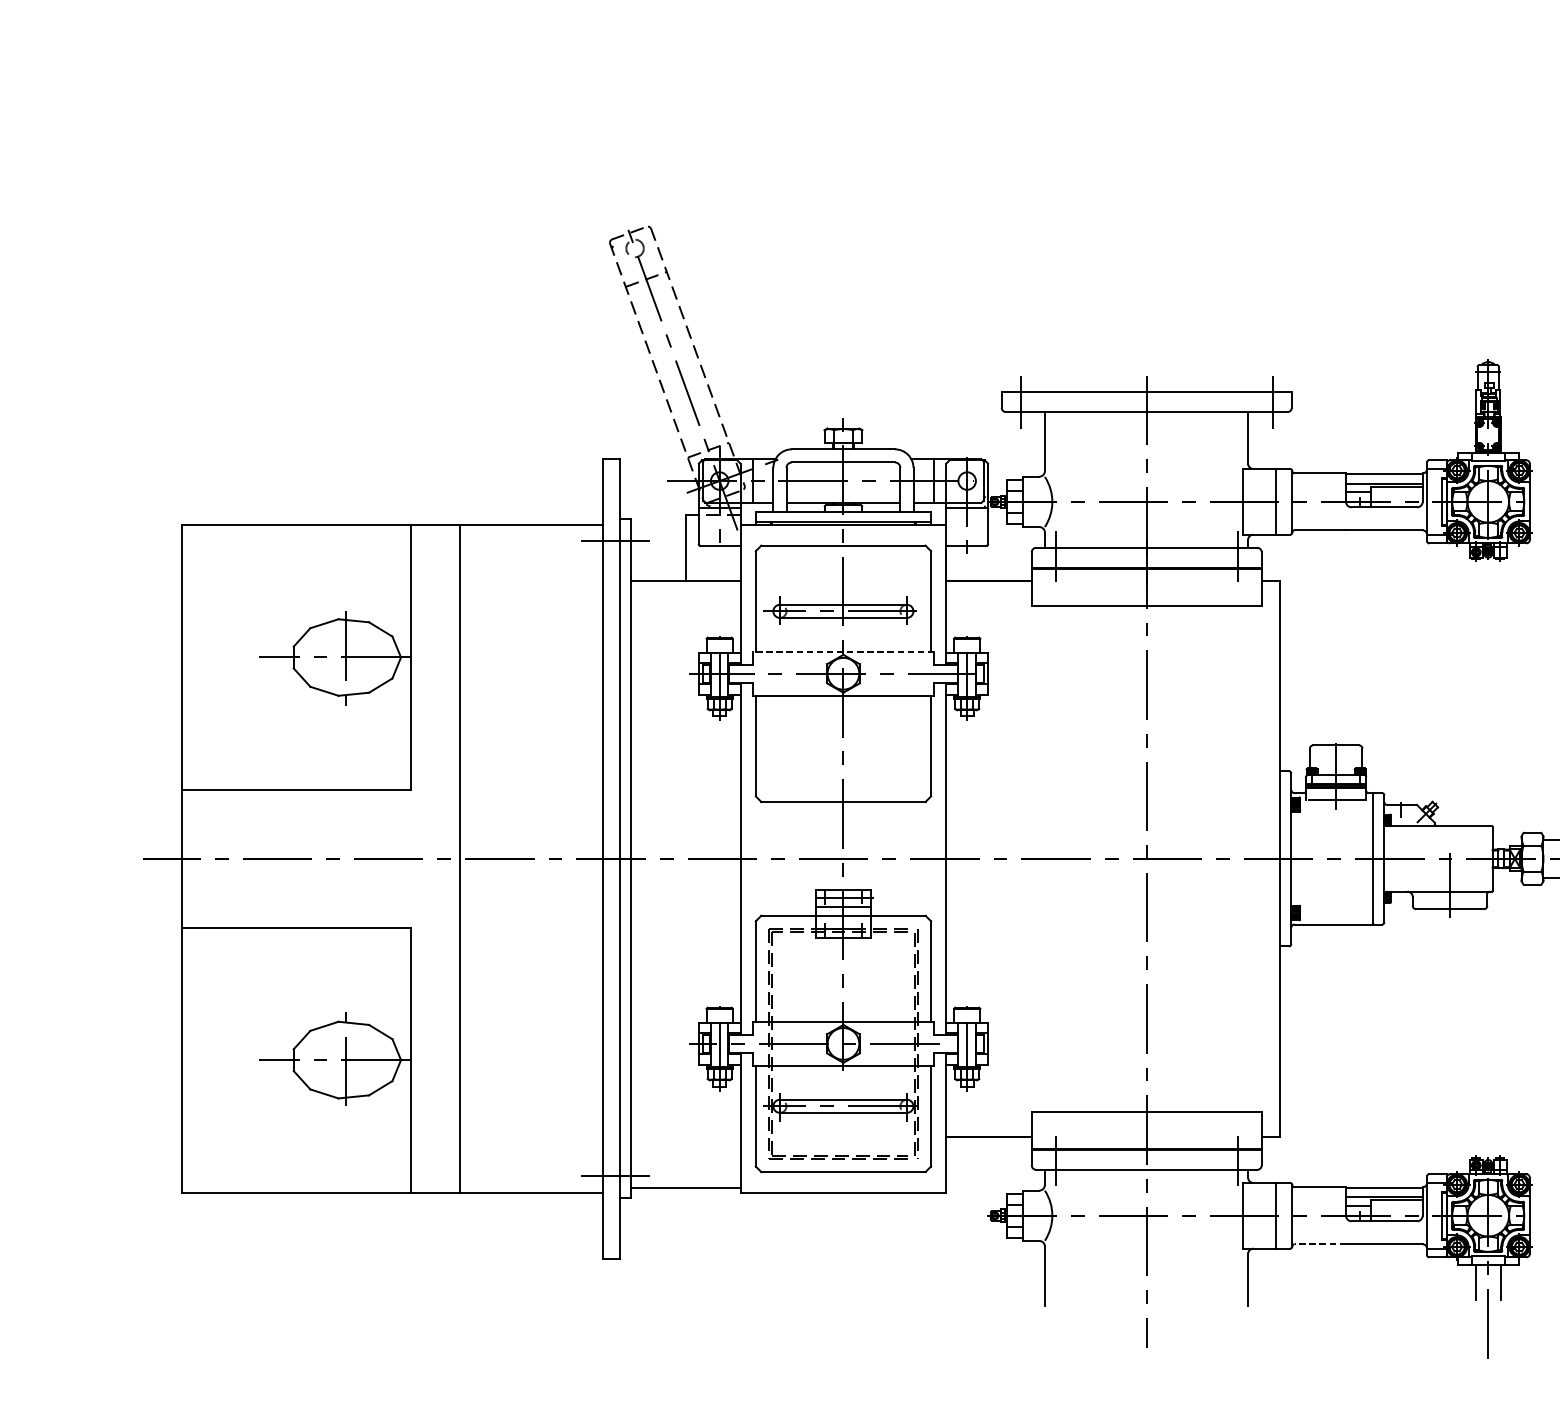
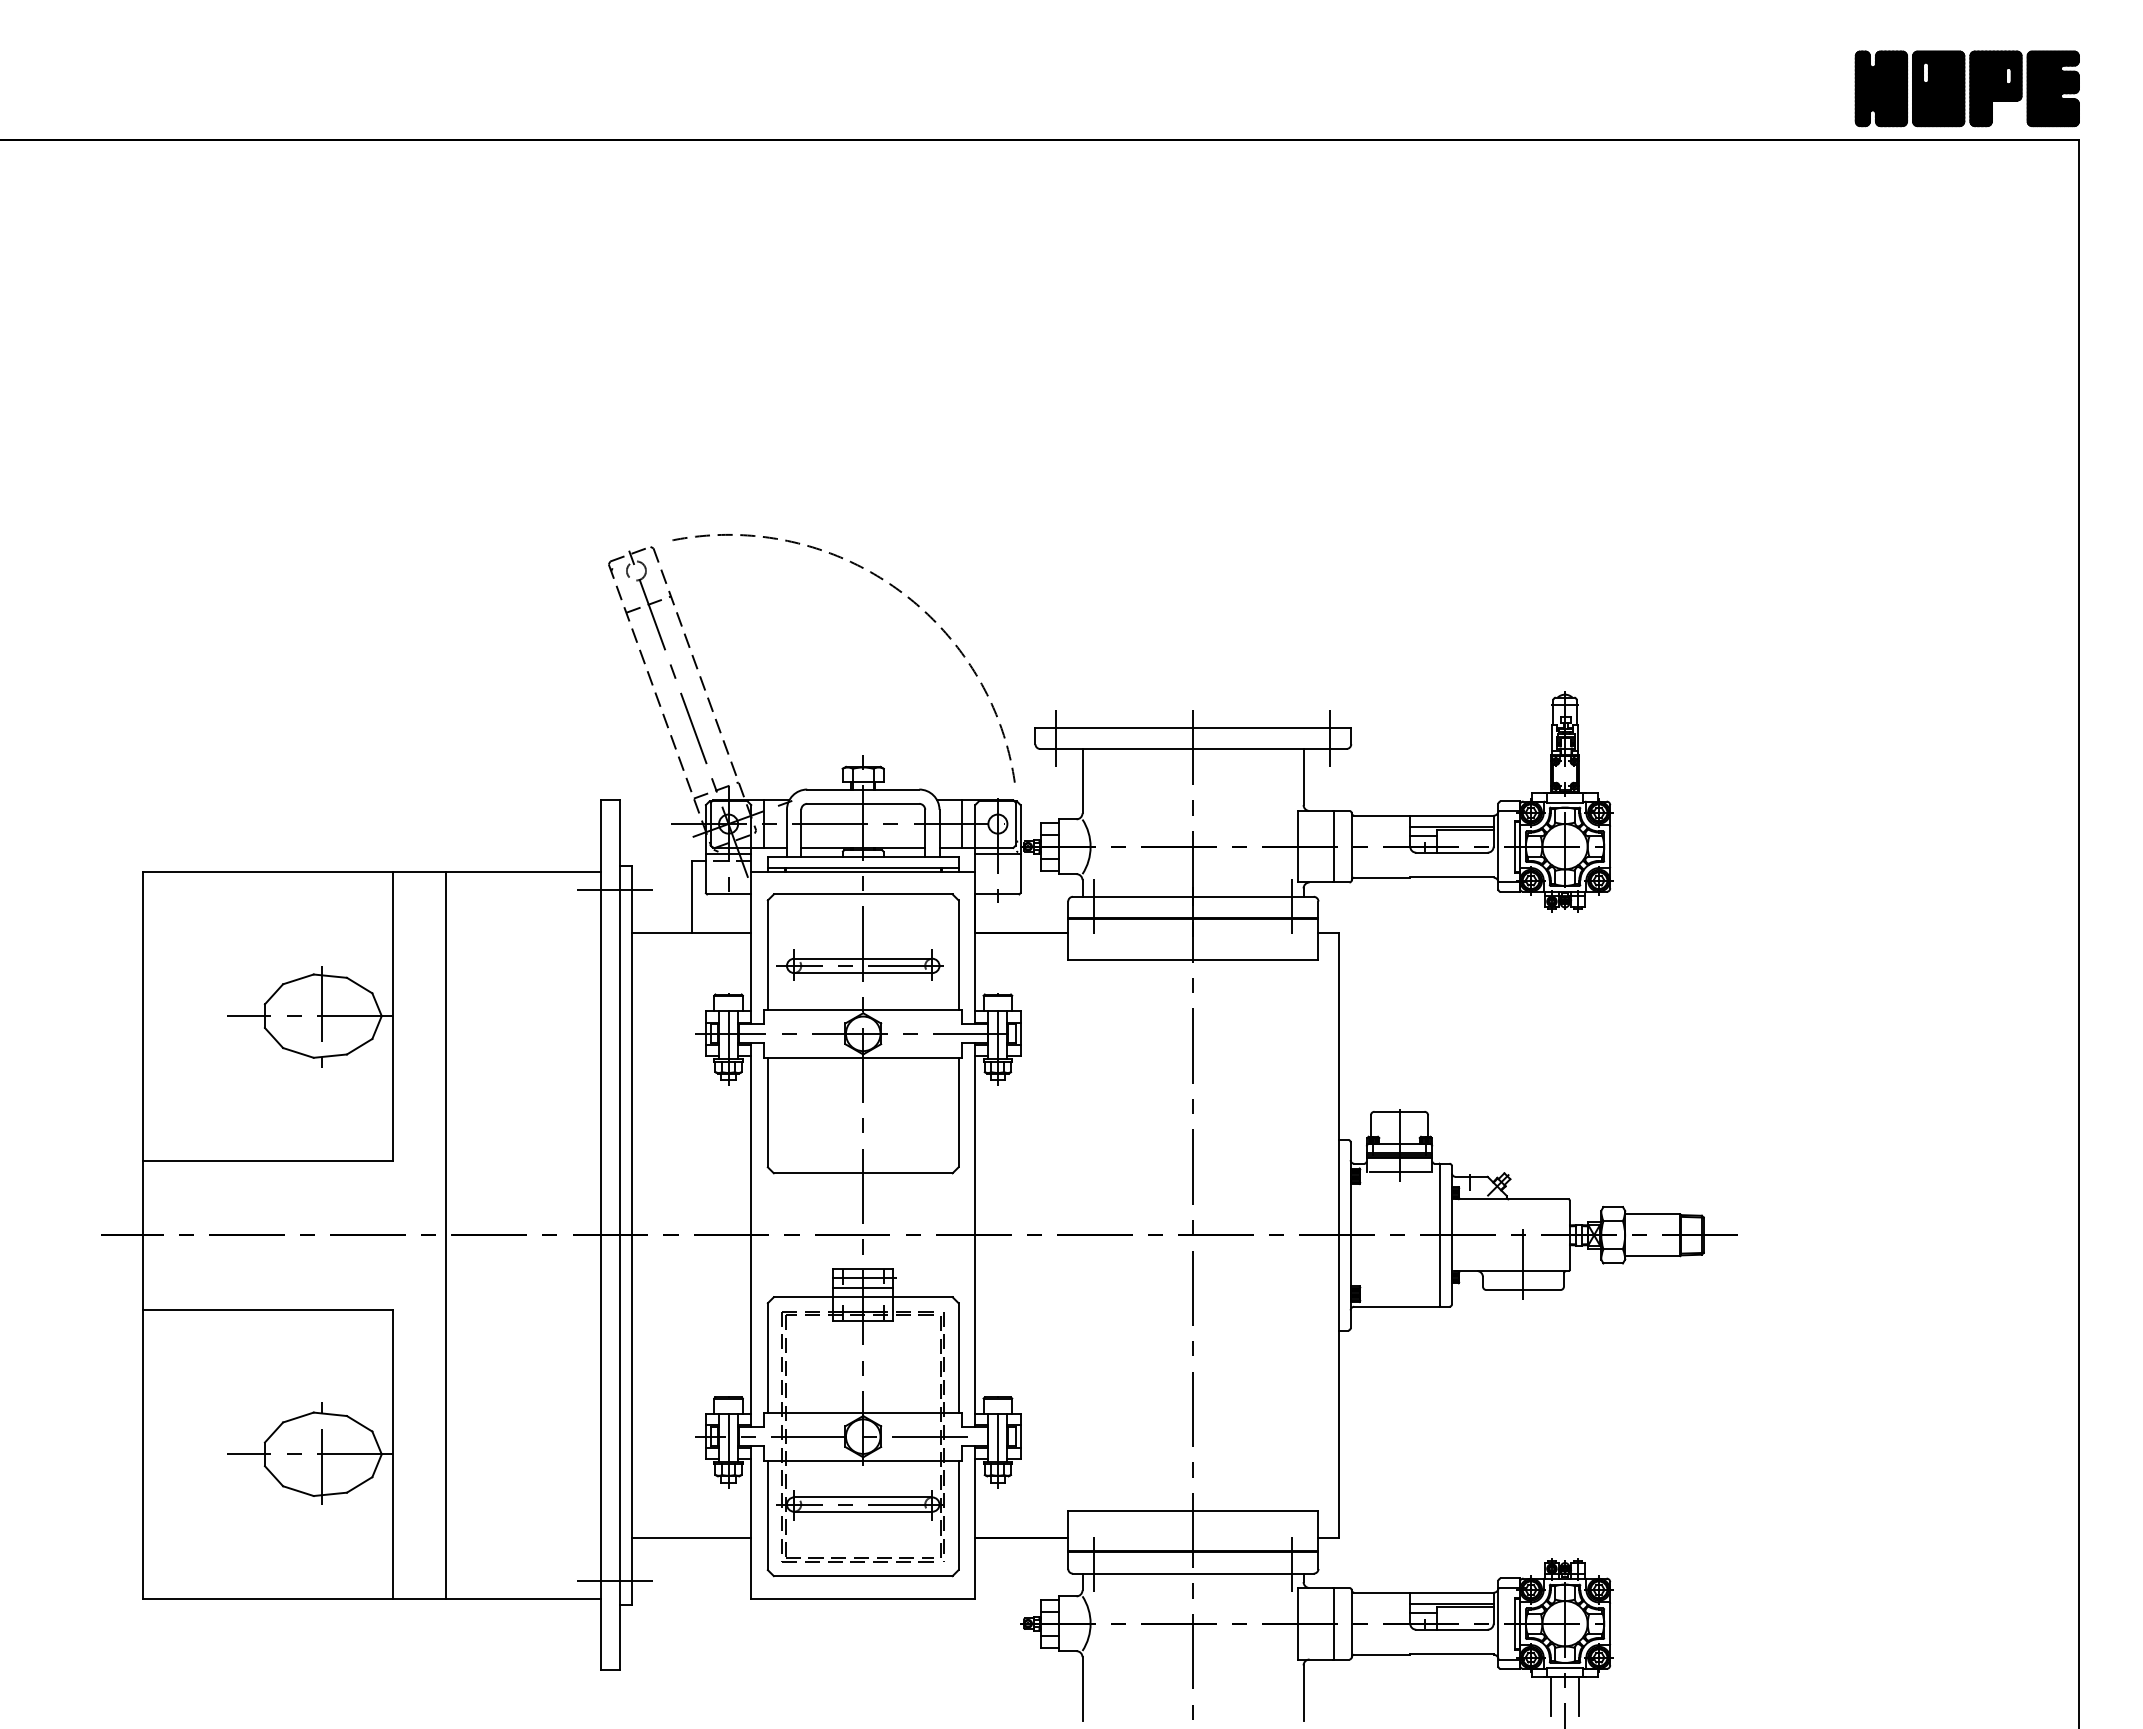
arc: (873, 265) -> (895, 589), added
line: (843, 652) -> (863, 1010), dashed -> solid
line: (685, 1187) -> (691, 1537), moved
line: (1319, 1244) -> (1381, 1654), dashed -> solid

